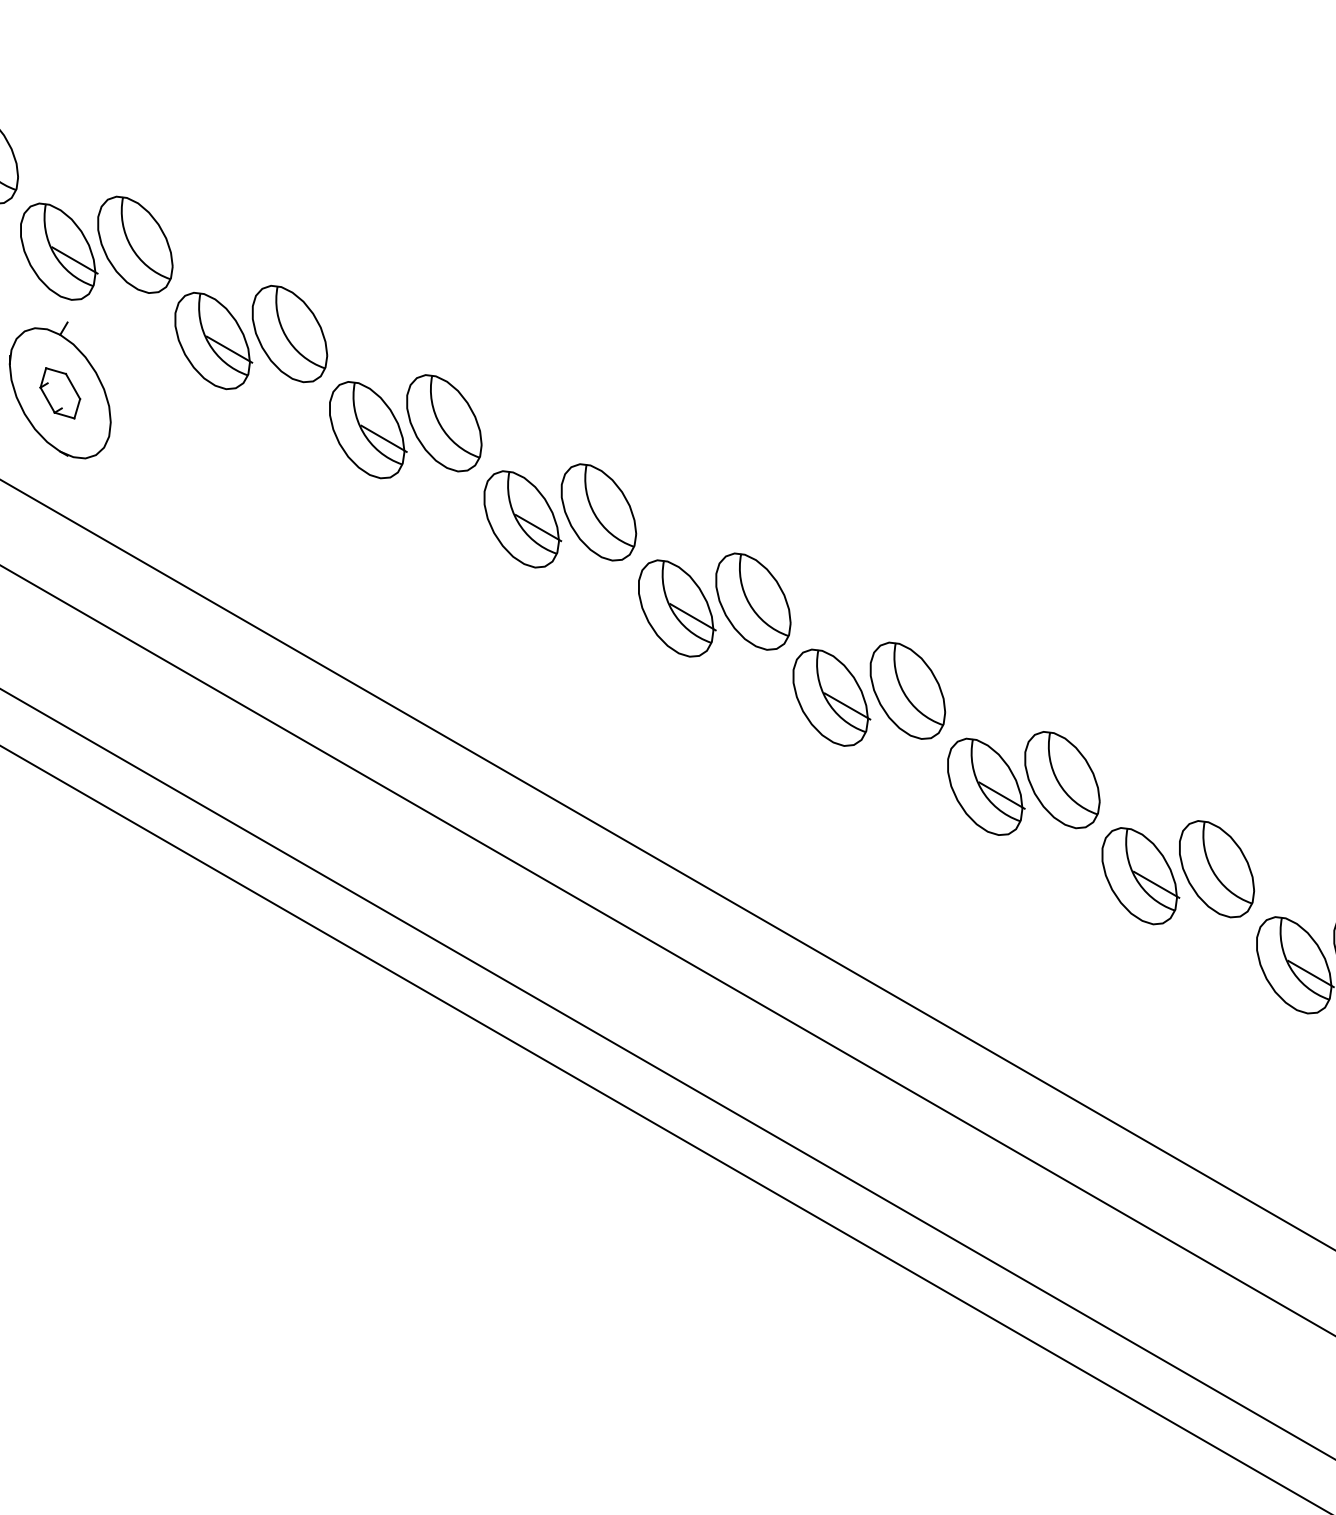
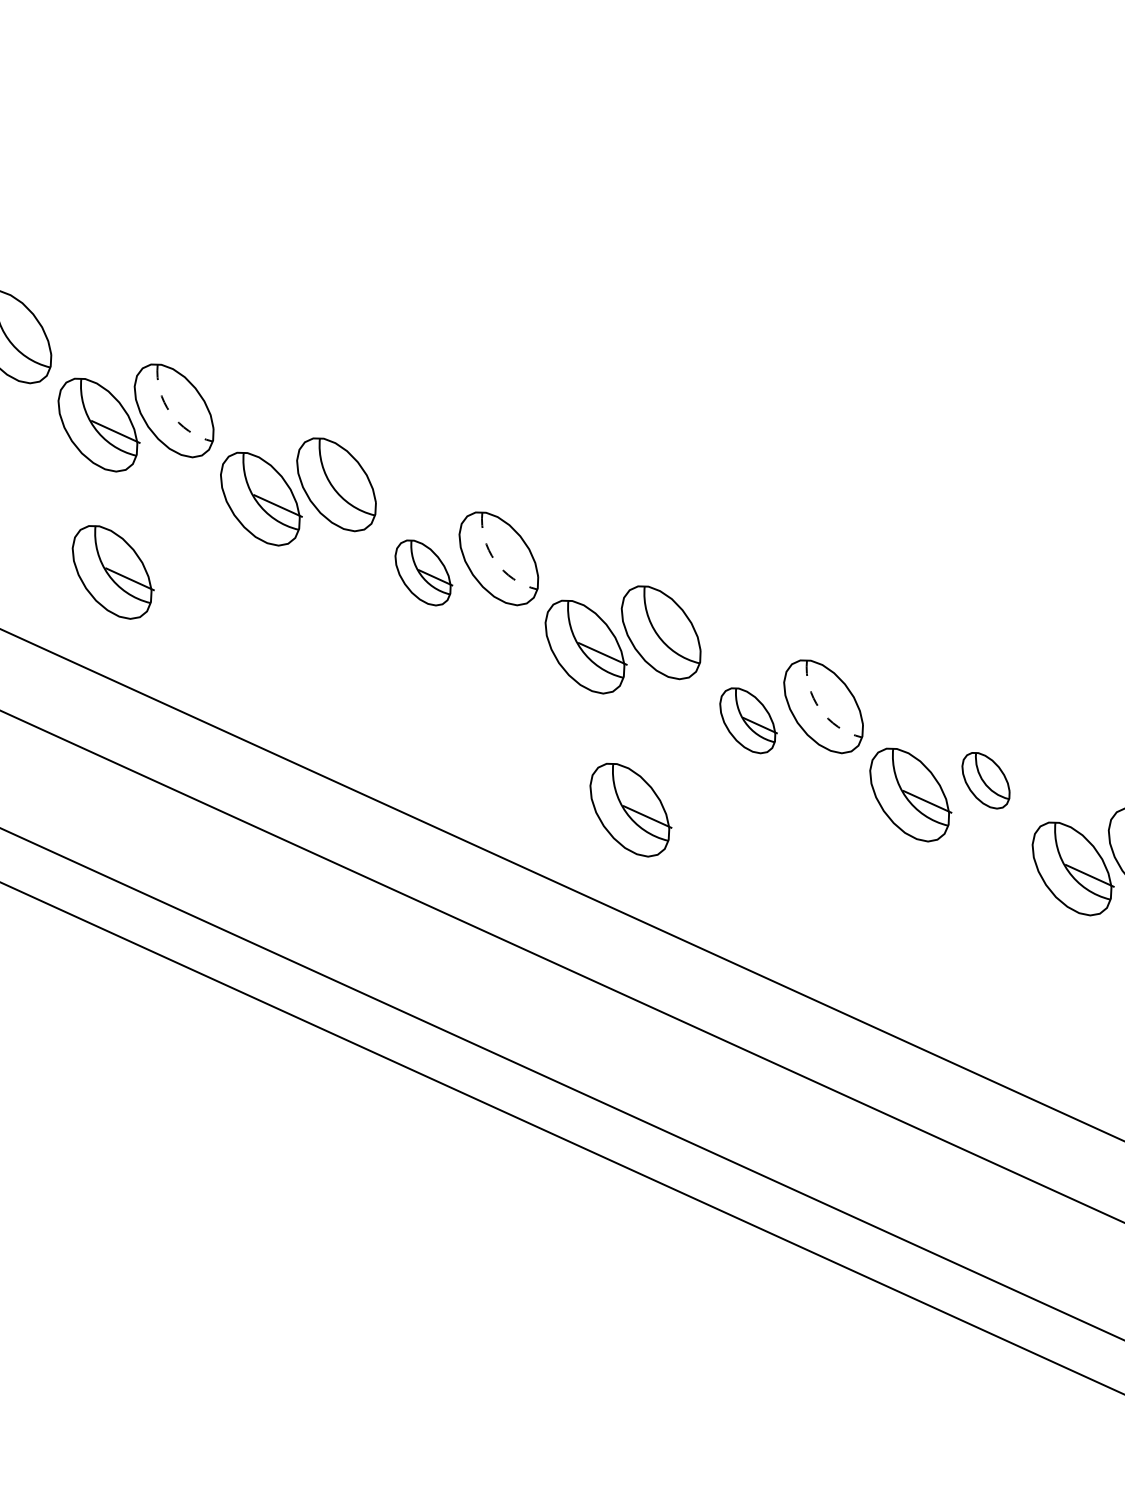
arc: (440, 425) -> (170, 413), solid -> dashed
part: (368, 578) -> (113, 572), added
arc: (749, 603) -> (495, 560), solid -> dashed
part: (677, 608) -> (424, 572), size x0.7
arc: (1058, 782) -> (820, 709), solid -> dashed
part: (986, 786) -> (748, 720), size x0.7
part: (860, 864) -> (630, 810), added
part: (1216, 869) -> (985, 780), size x0.6

